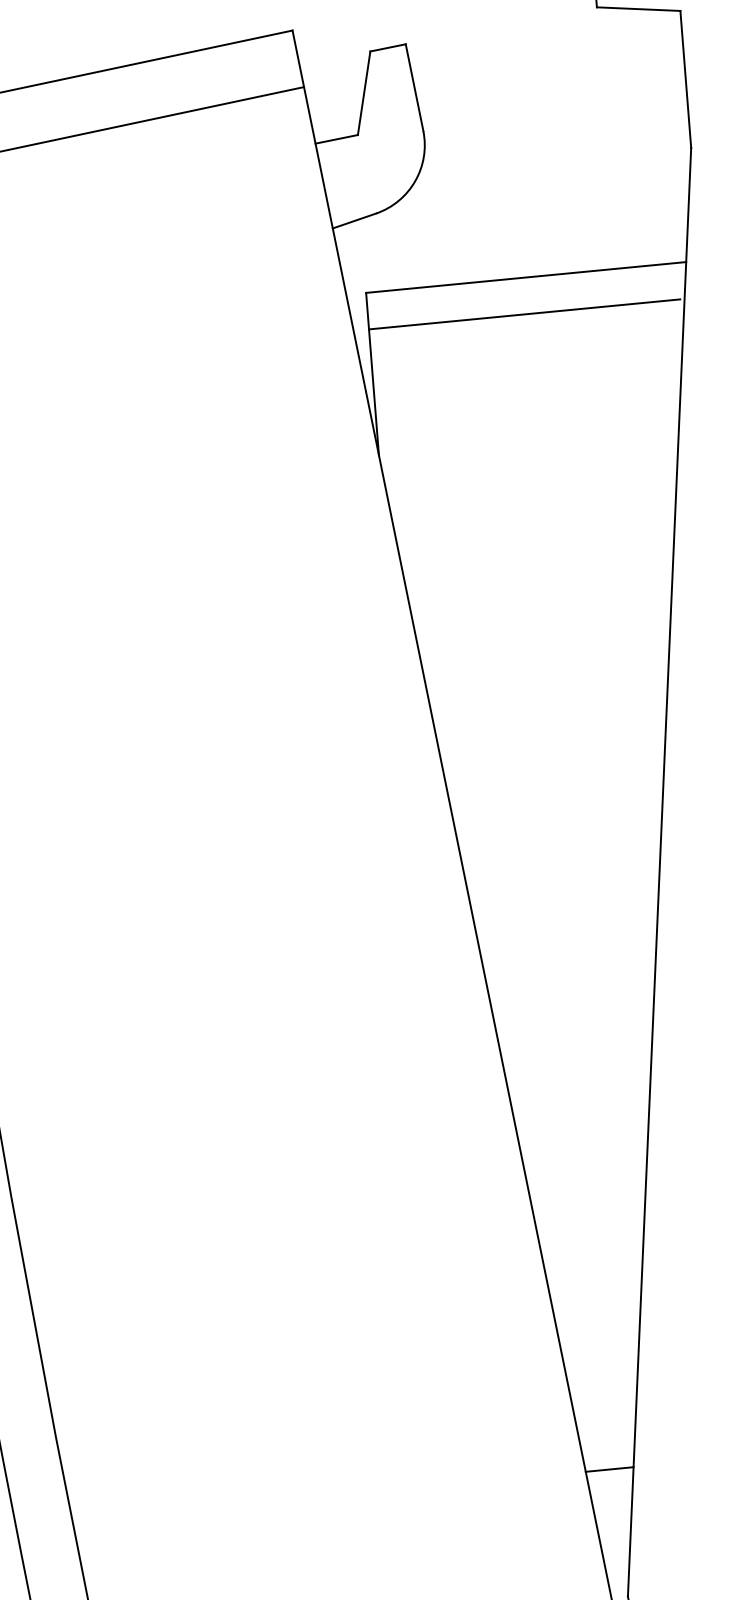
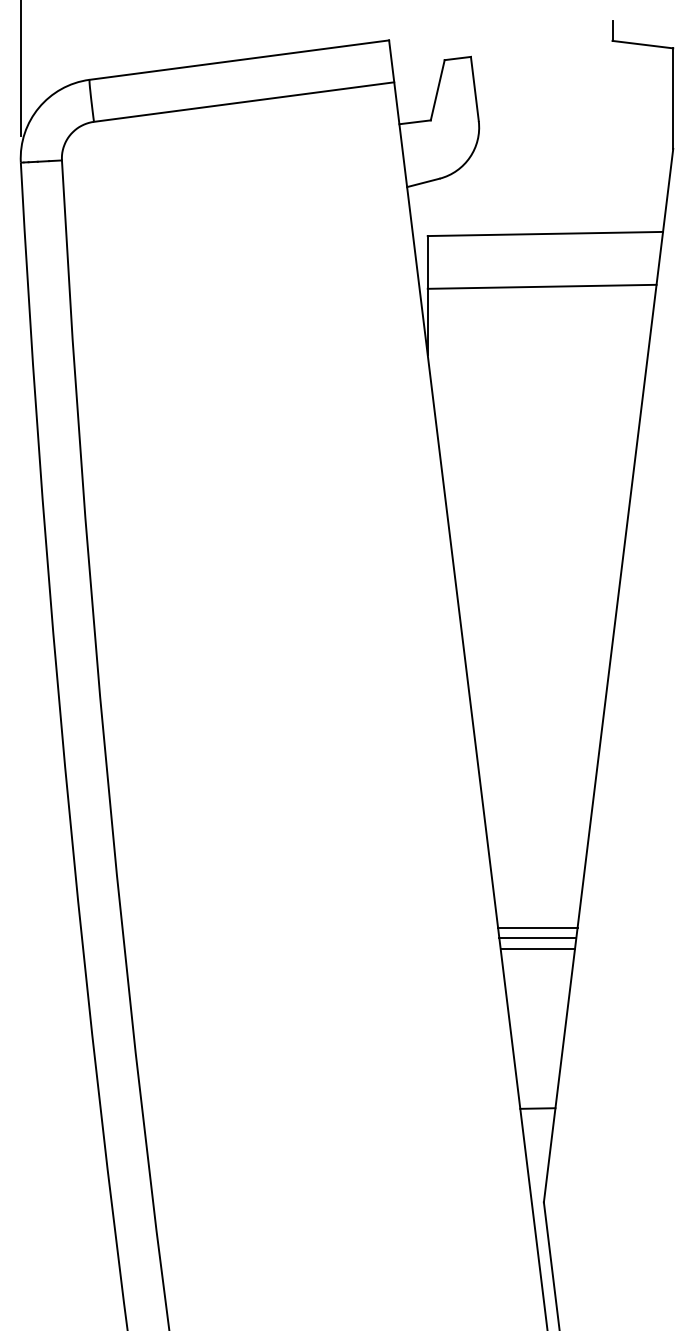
line: (523, 314) -> (541, 286), moved
line: (589, 1222) -> (537, 927), added
line: (590, 1237) -> (537, 938), added
line: (592, 1251) -> (537, 948), added

